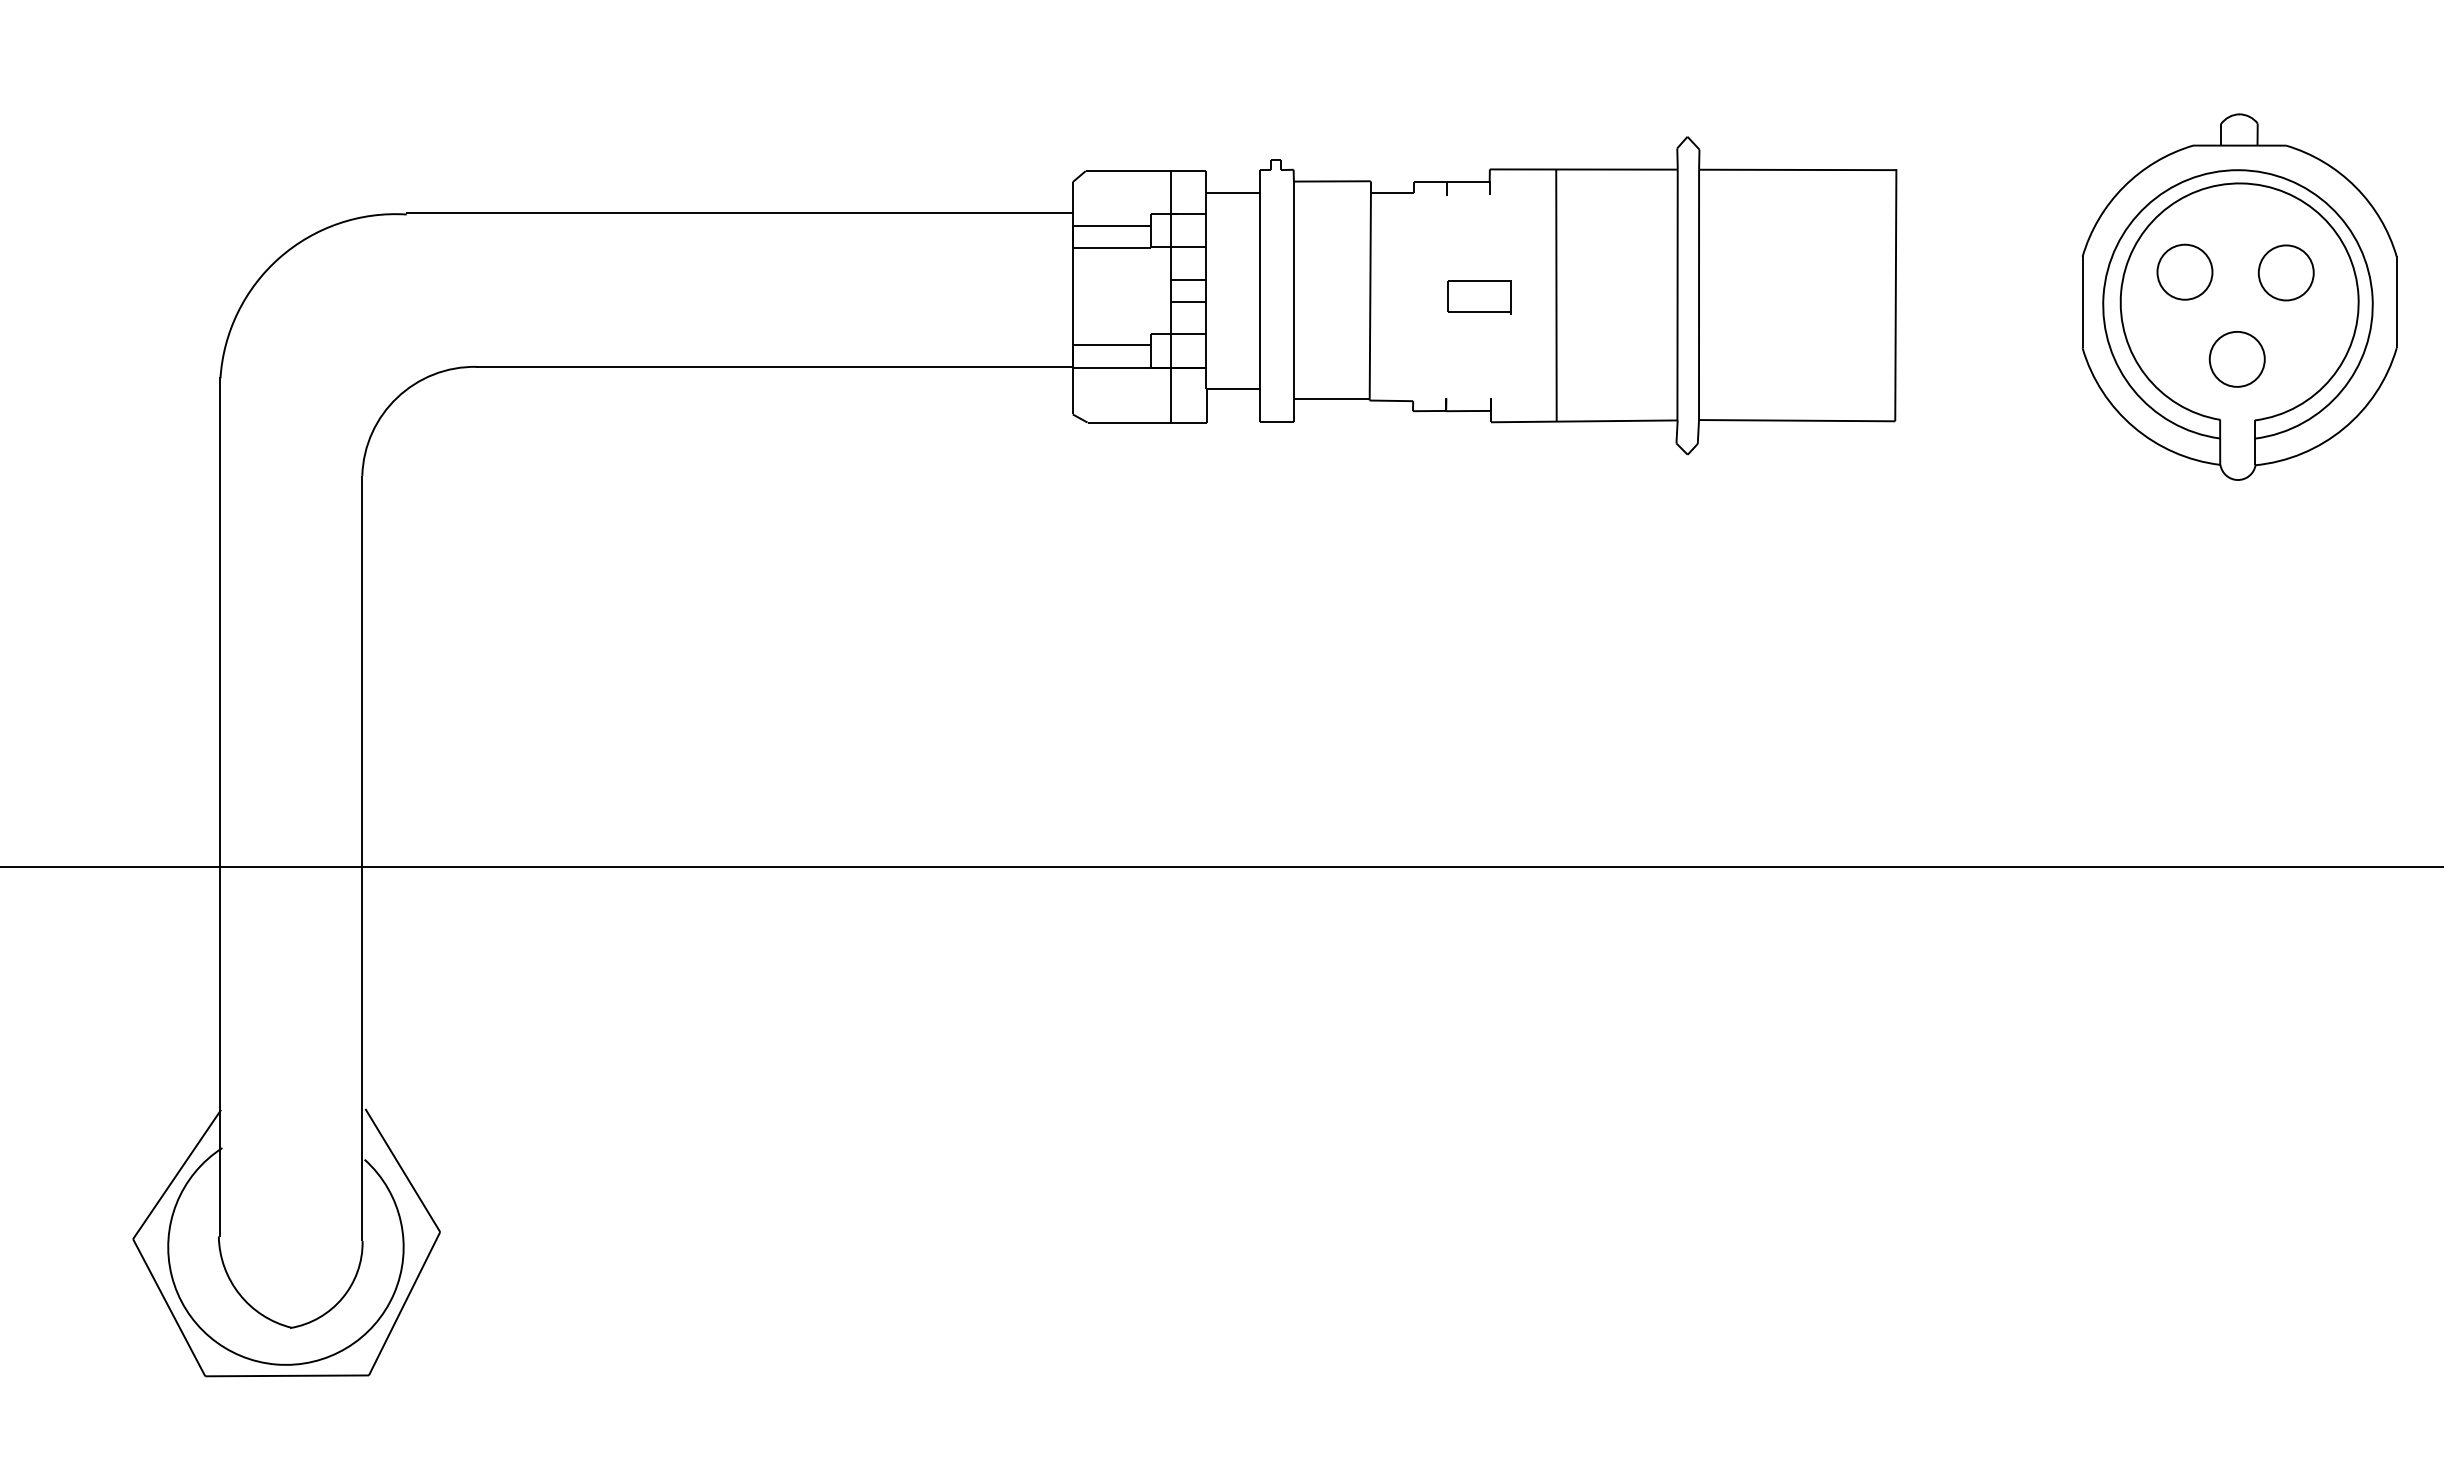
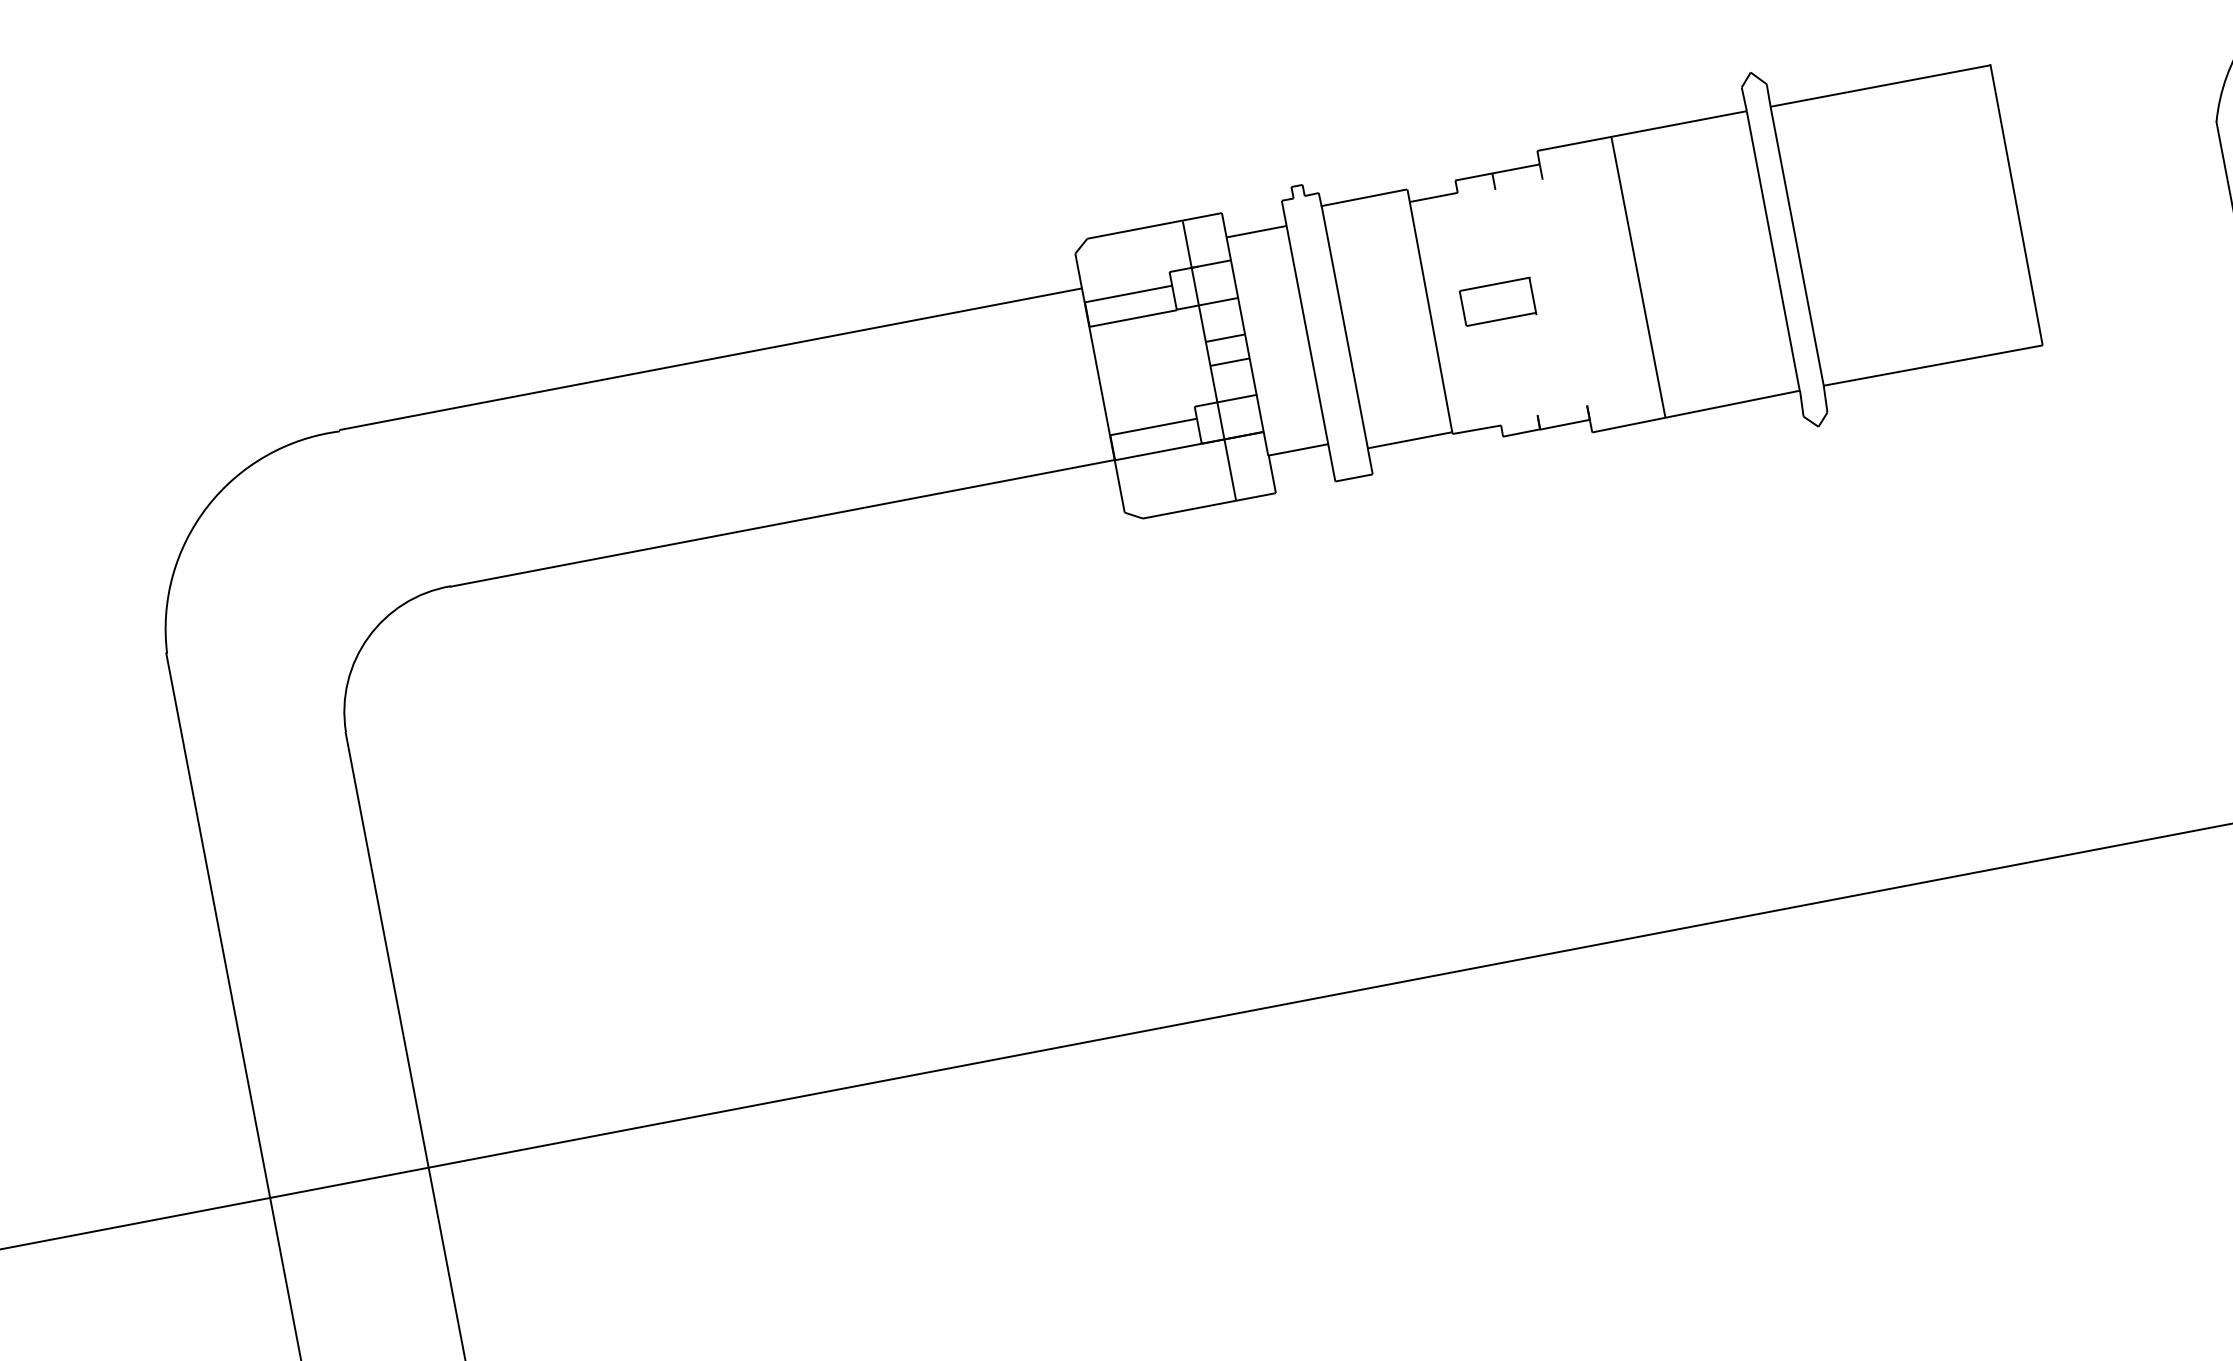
part: (1479, 297) -> (1497, 302), moved

